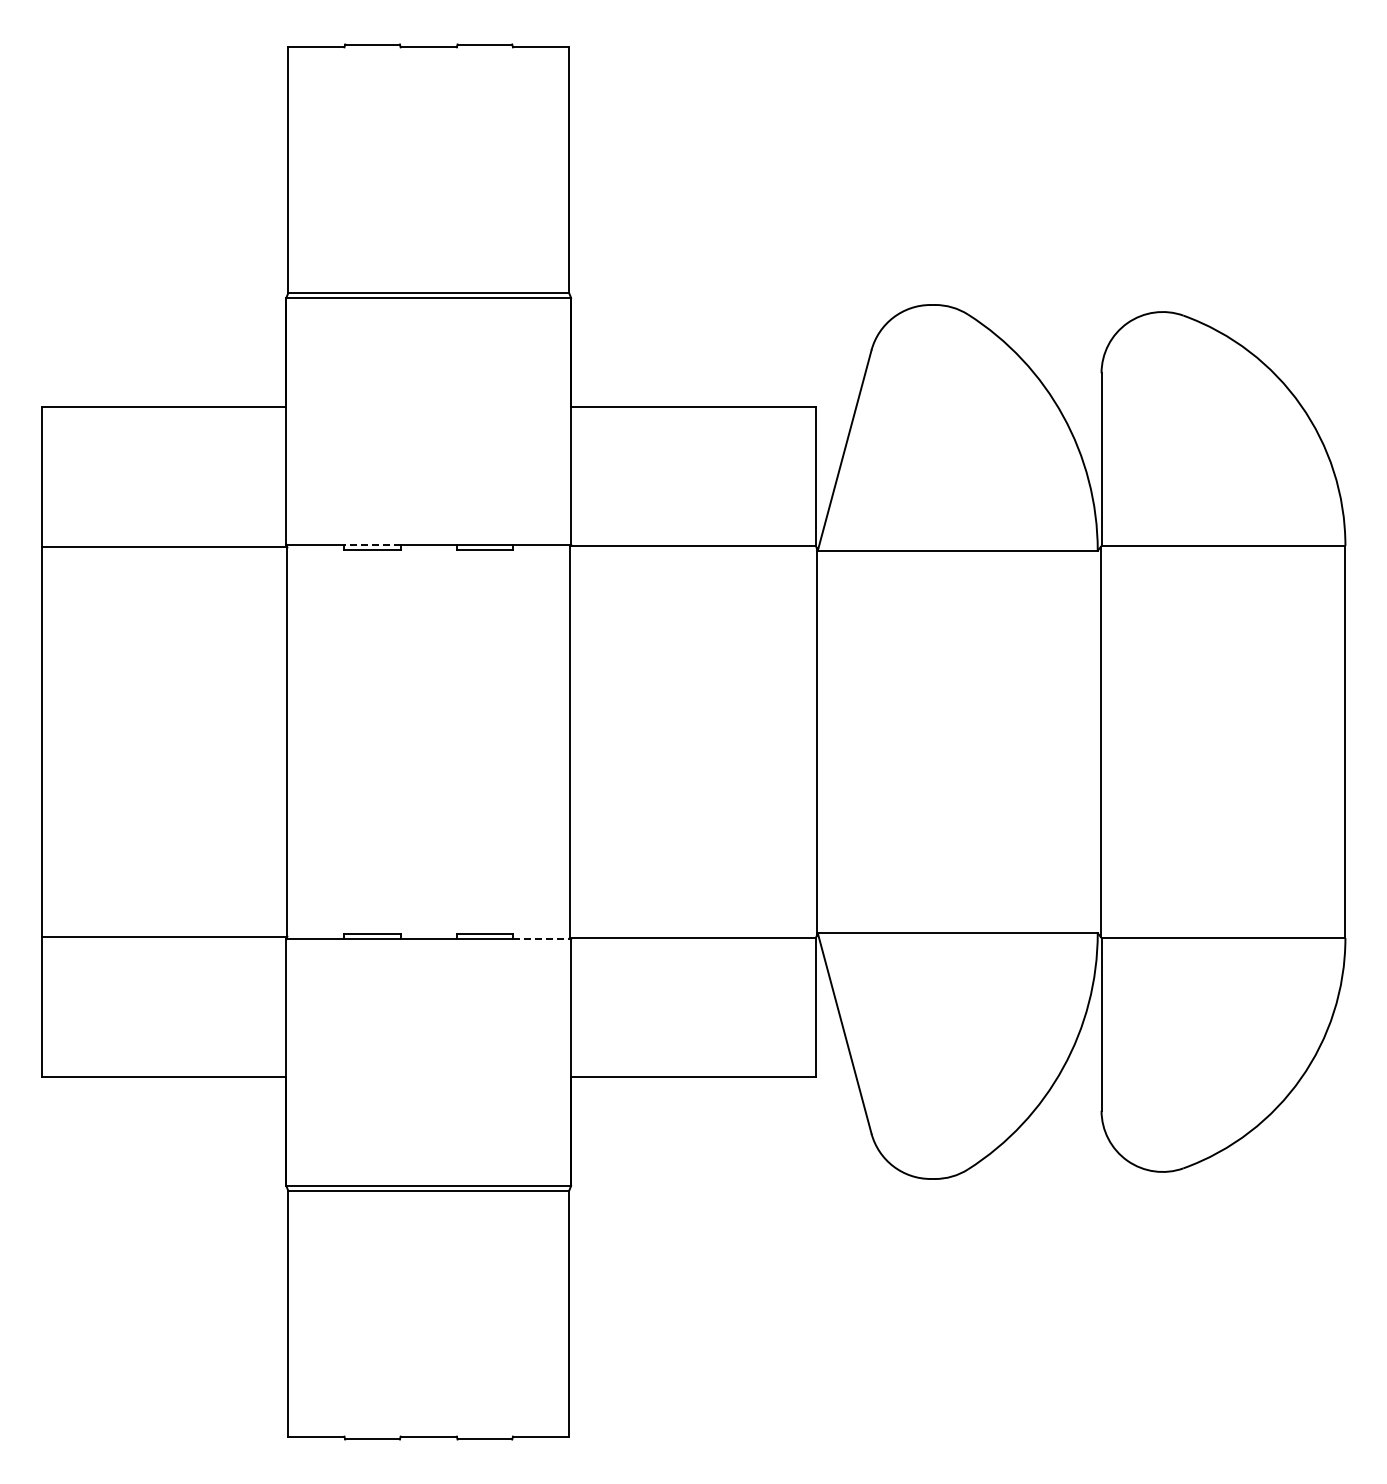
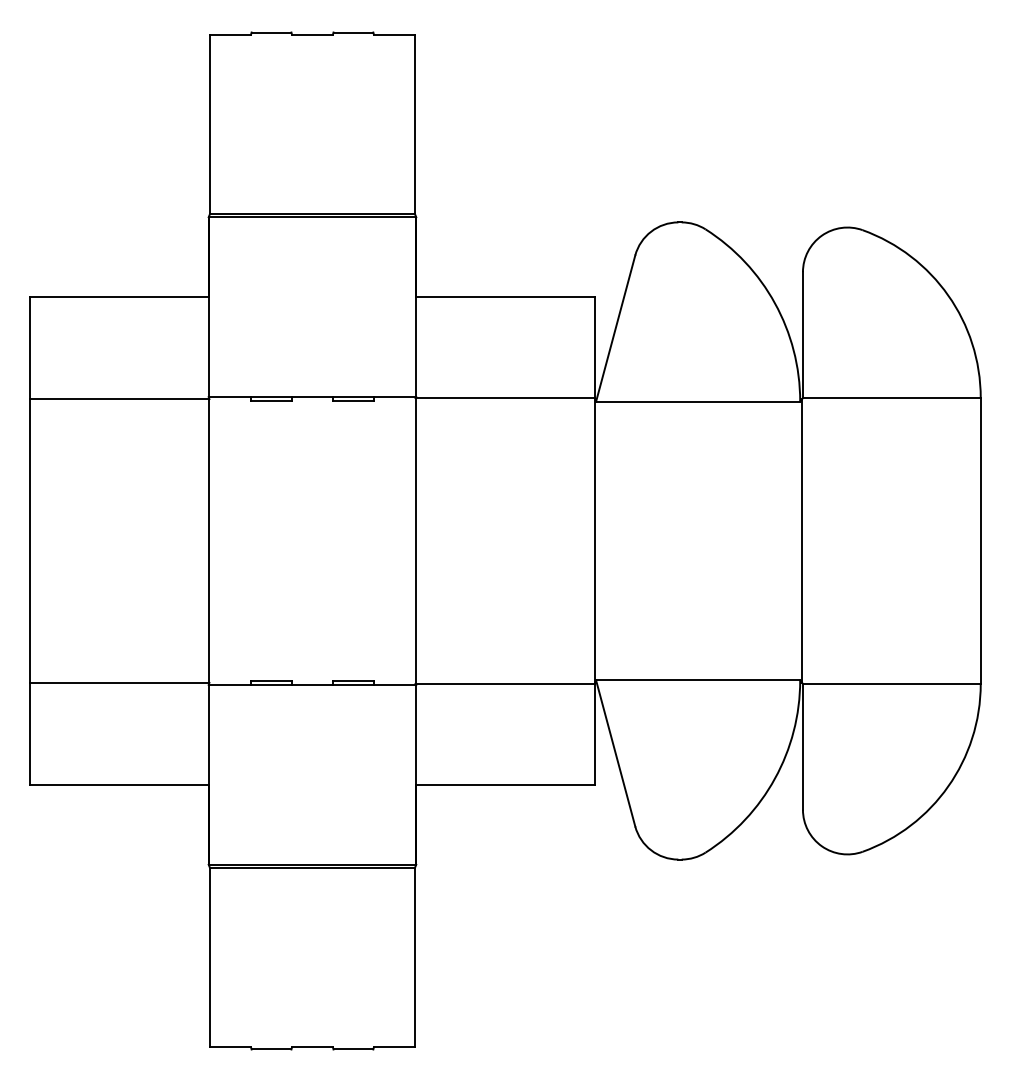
line: (372, 544) -> (271, 397), dashed -> solid
line: (542, 939) -> (395, 684), dashed -> solid

